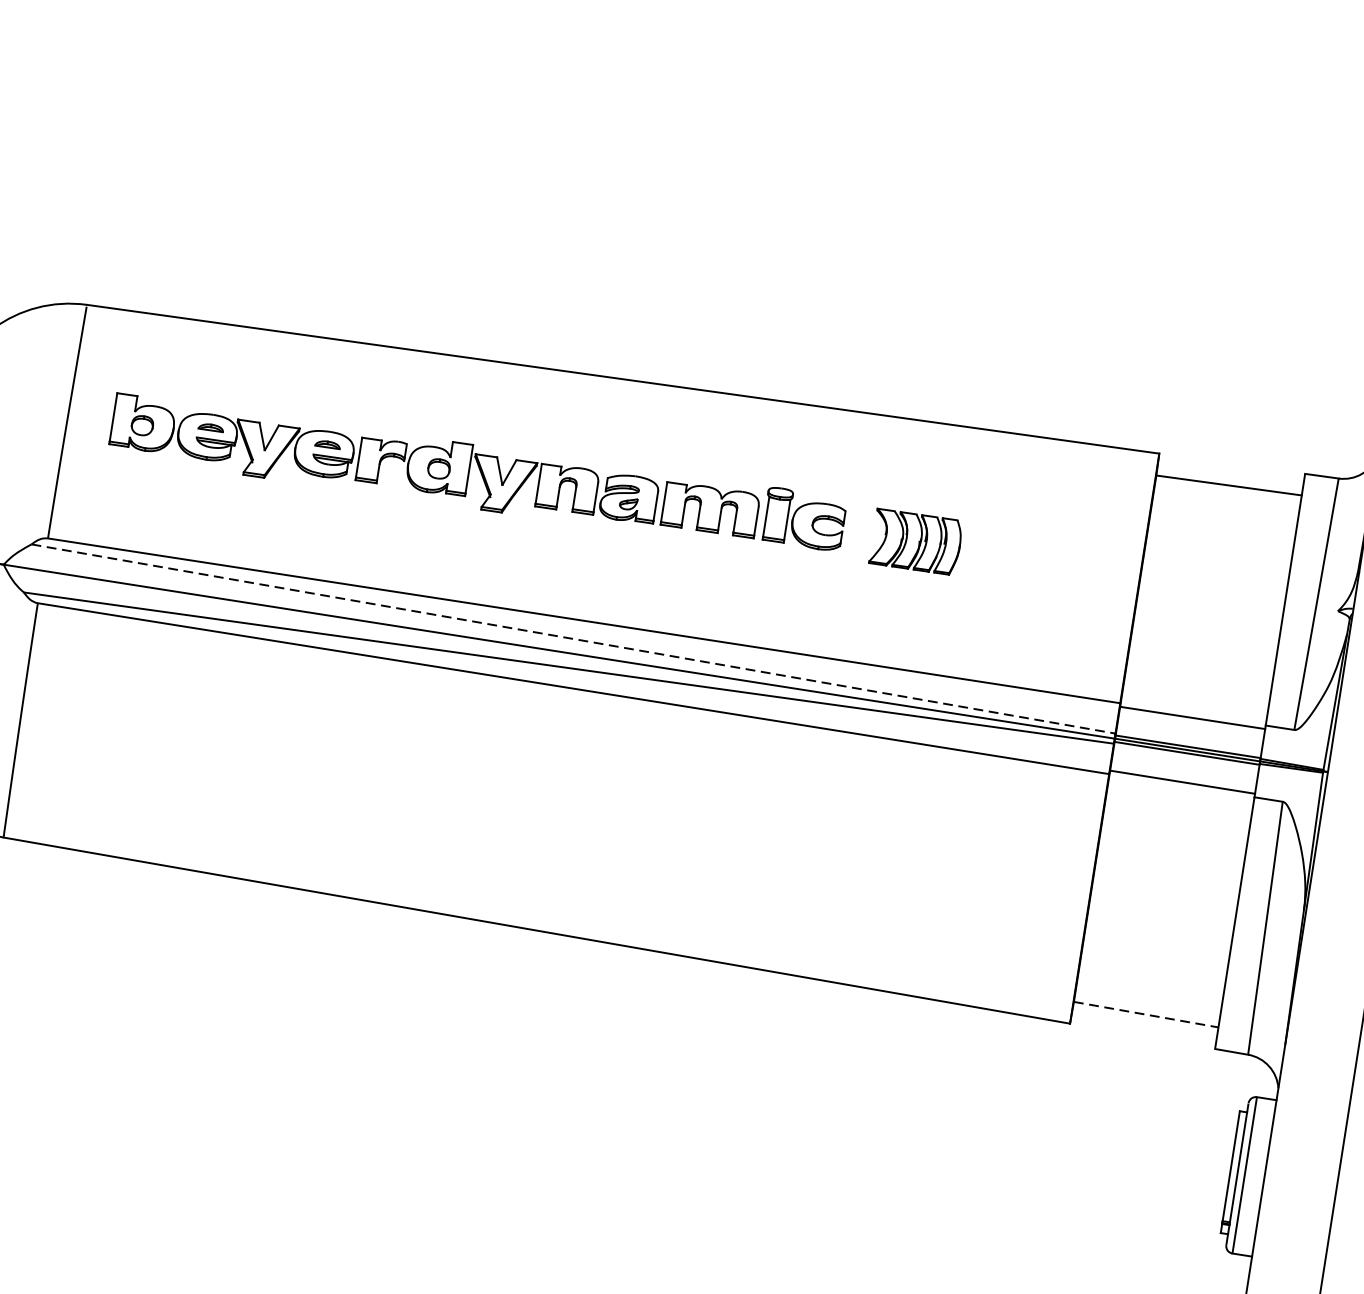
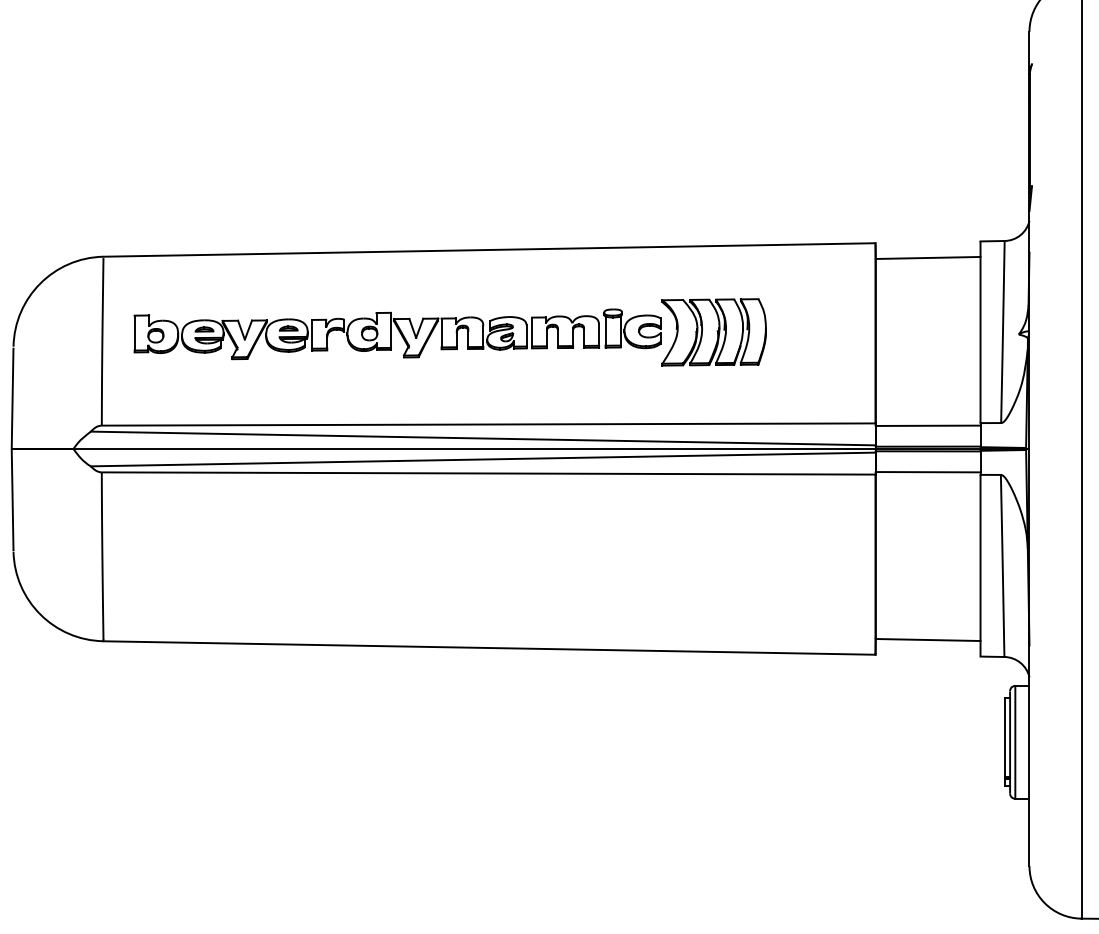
part: (915, 542) -> (713, 332), size x1.67
line: (573, 639) -> (483, 438), dashed -> solid
line: (1146, 1015) -> (928, 640), dashed -> solid

